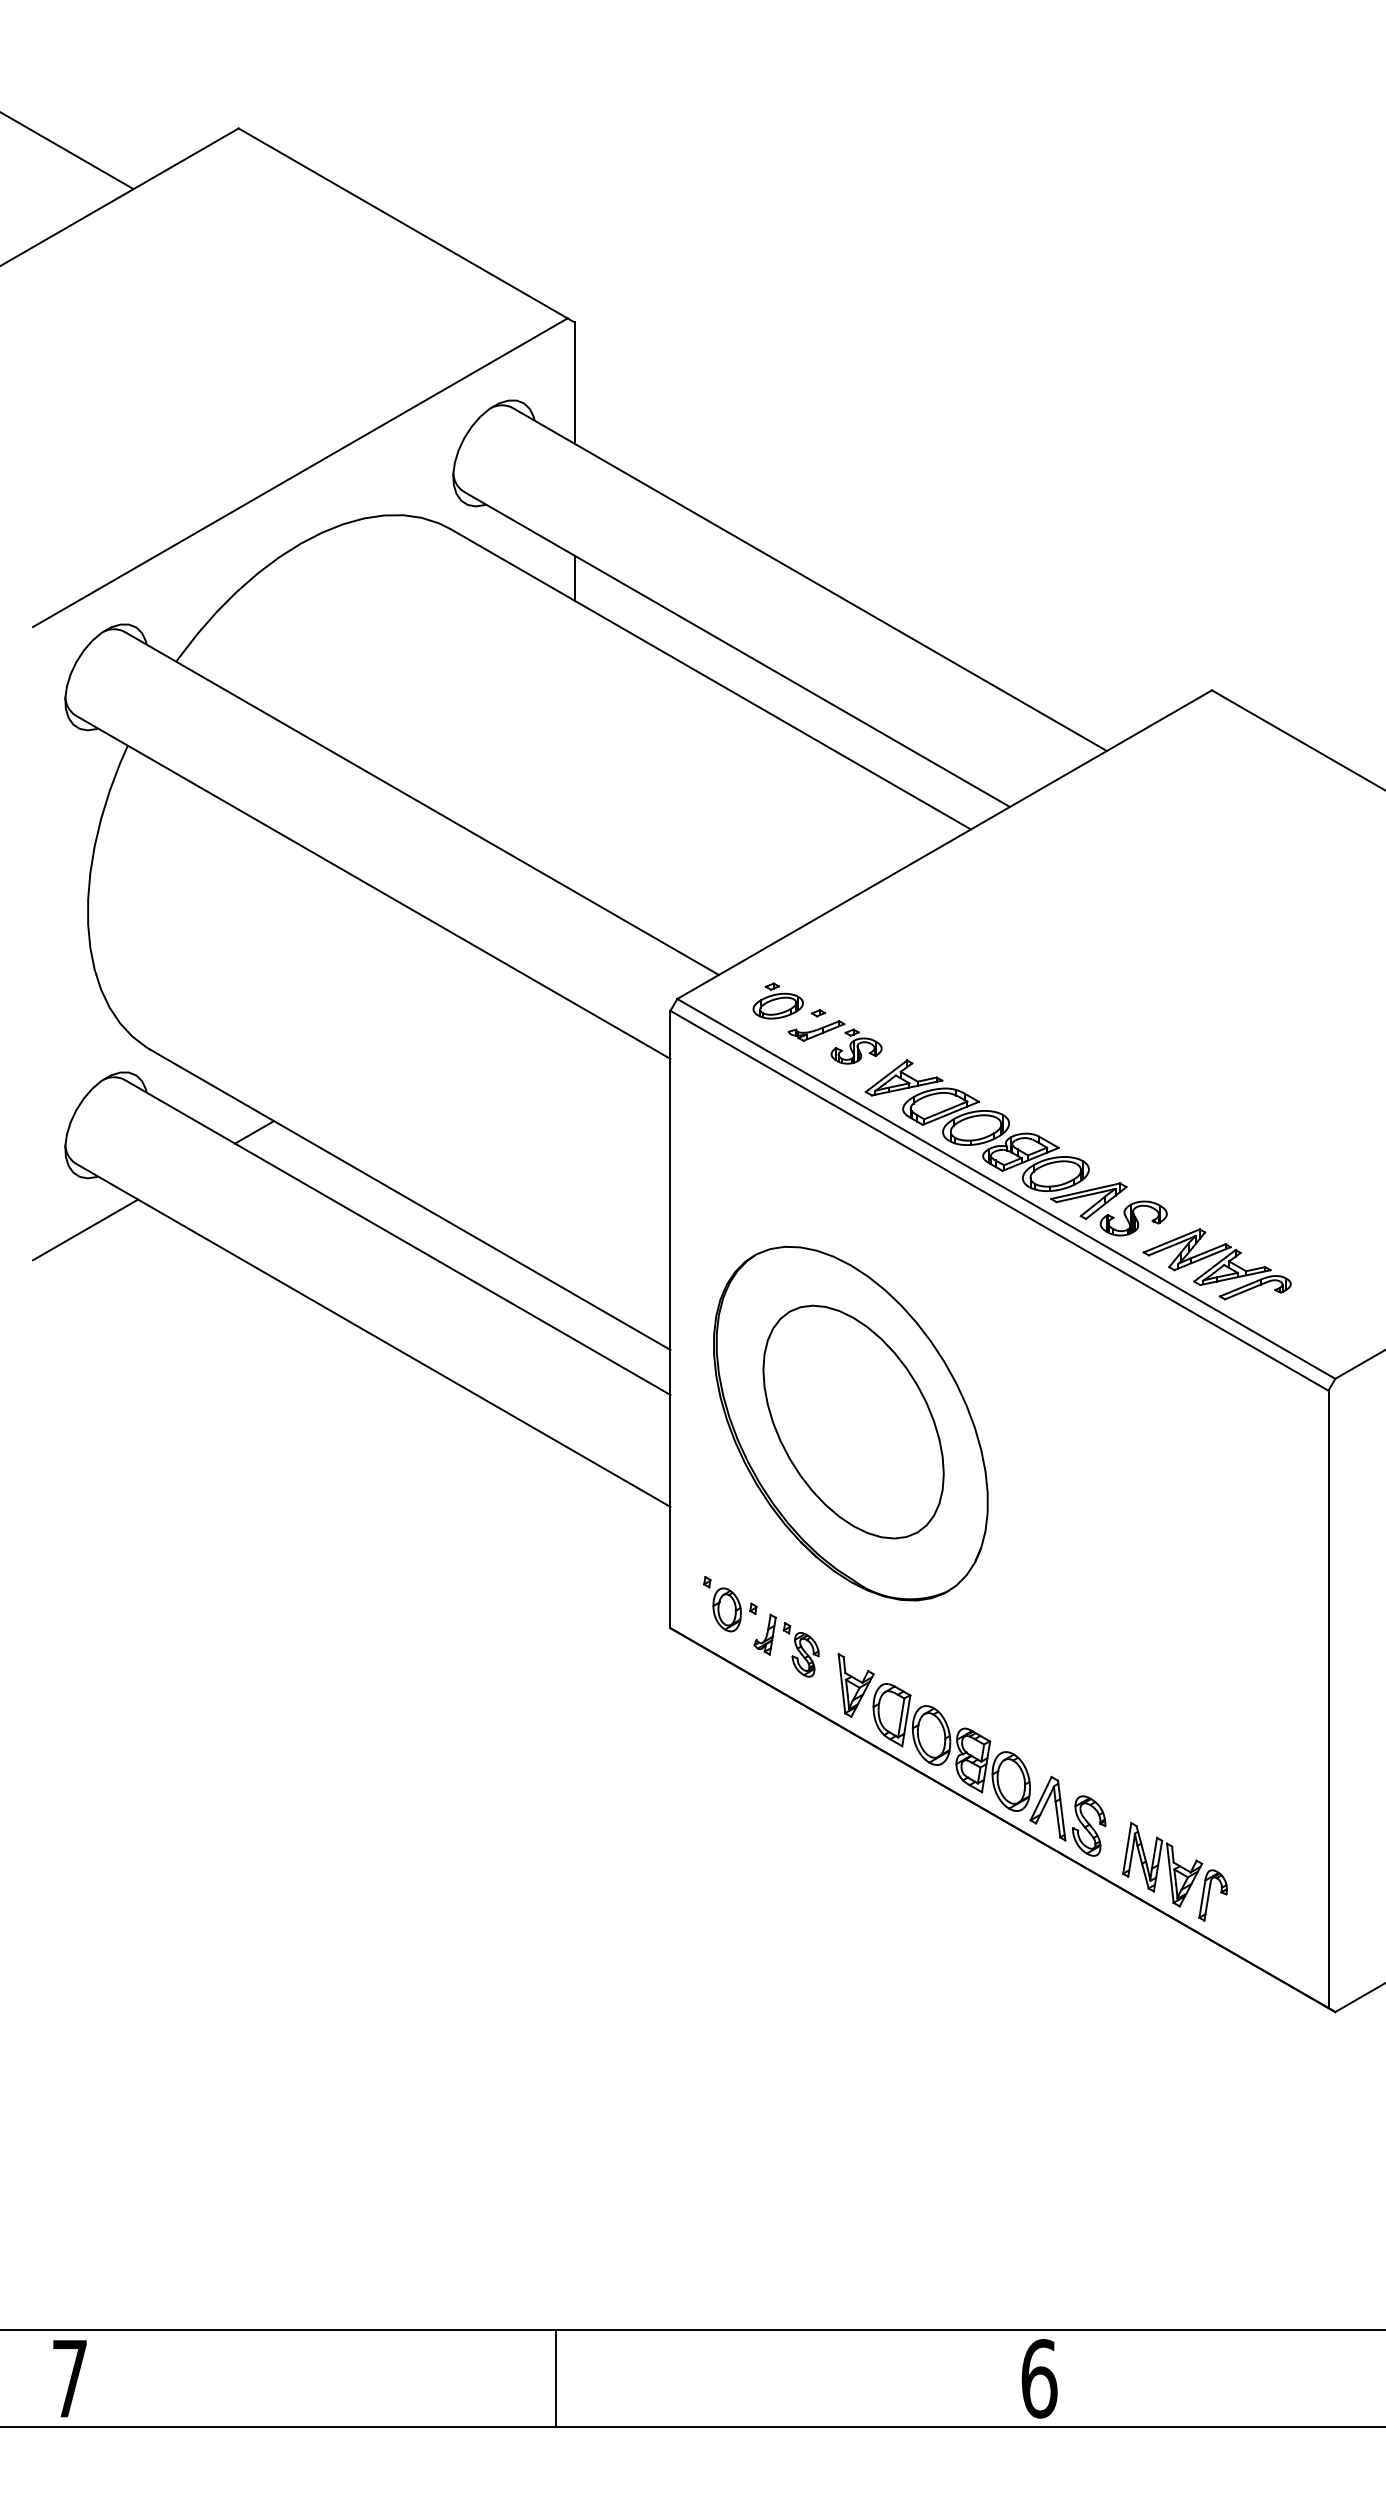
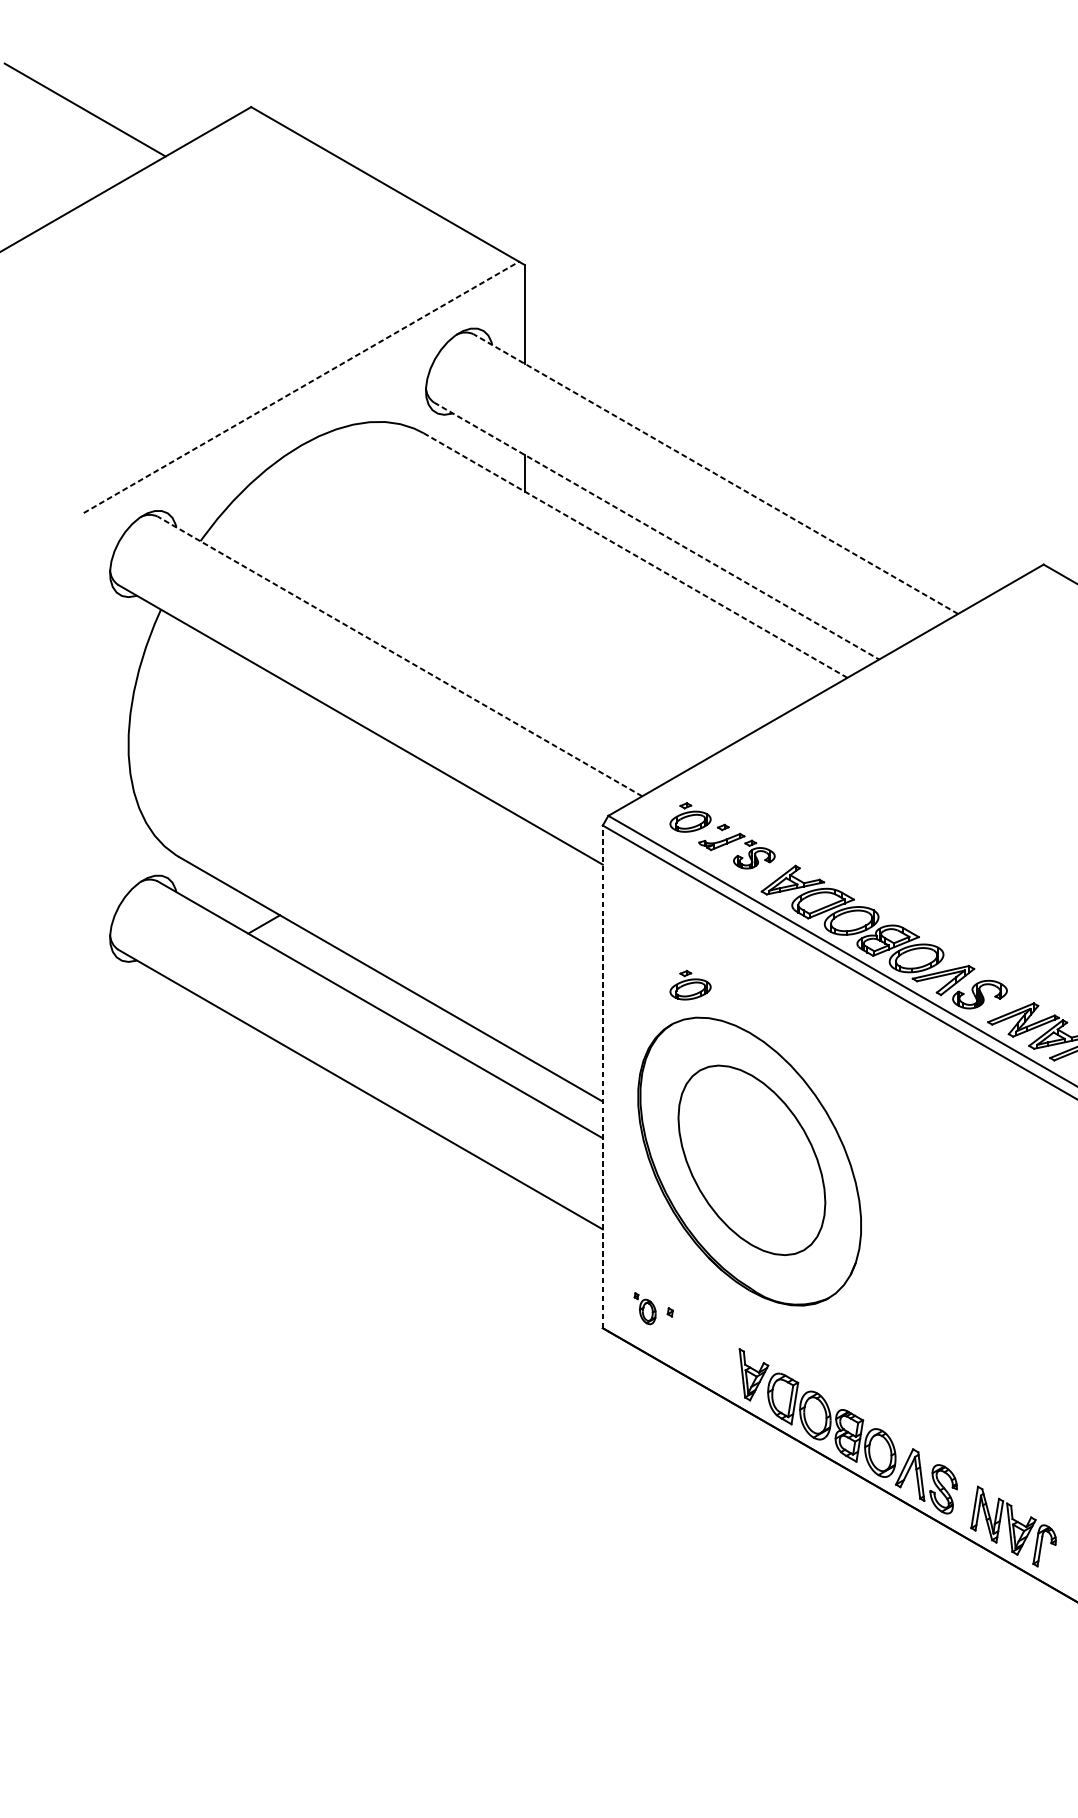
line: (300, 472) -> (301, 387), solid -> dashed
line: (809, 579) -> (716, 474), solid -> dashed
line: (736, 649) -> (656, 531), solid -> dashed
line: (710, 679) -> (635, 555), solid -> dashed
line: (421, 803) -> (400, 656), solid -> dashed
part: (777, 1206) -> (689, 984), added
line: (85, 1229) -> (126, 1003), removed
line: (670, 1319) -> (602, 1076), solid -> dashed
part: (722, 1604) -> (645, 1308), size x0.7
part: (794, 1644) -> (703, 1341), removed

